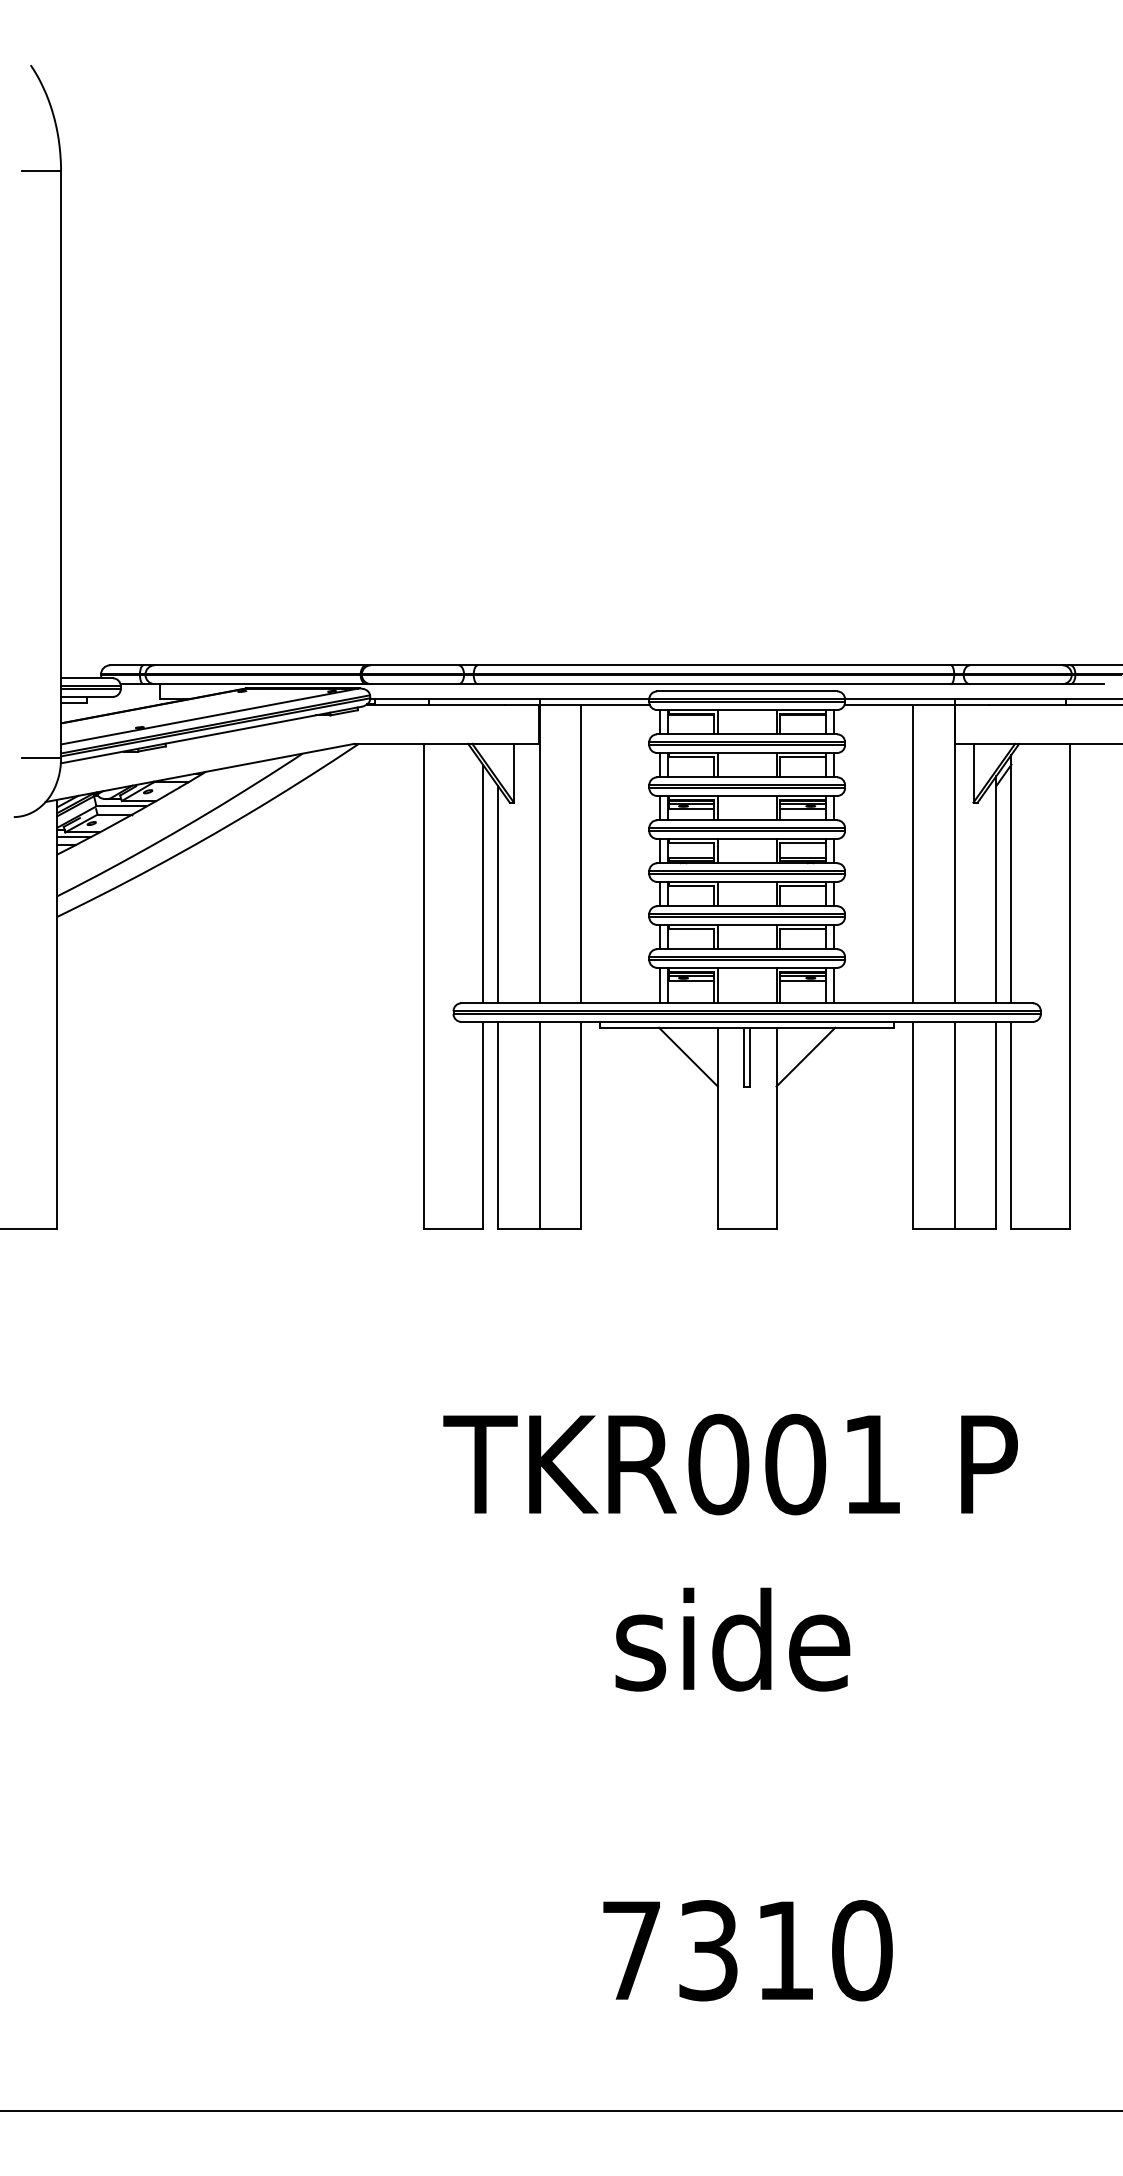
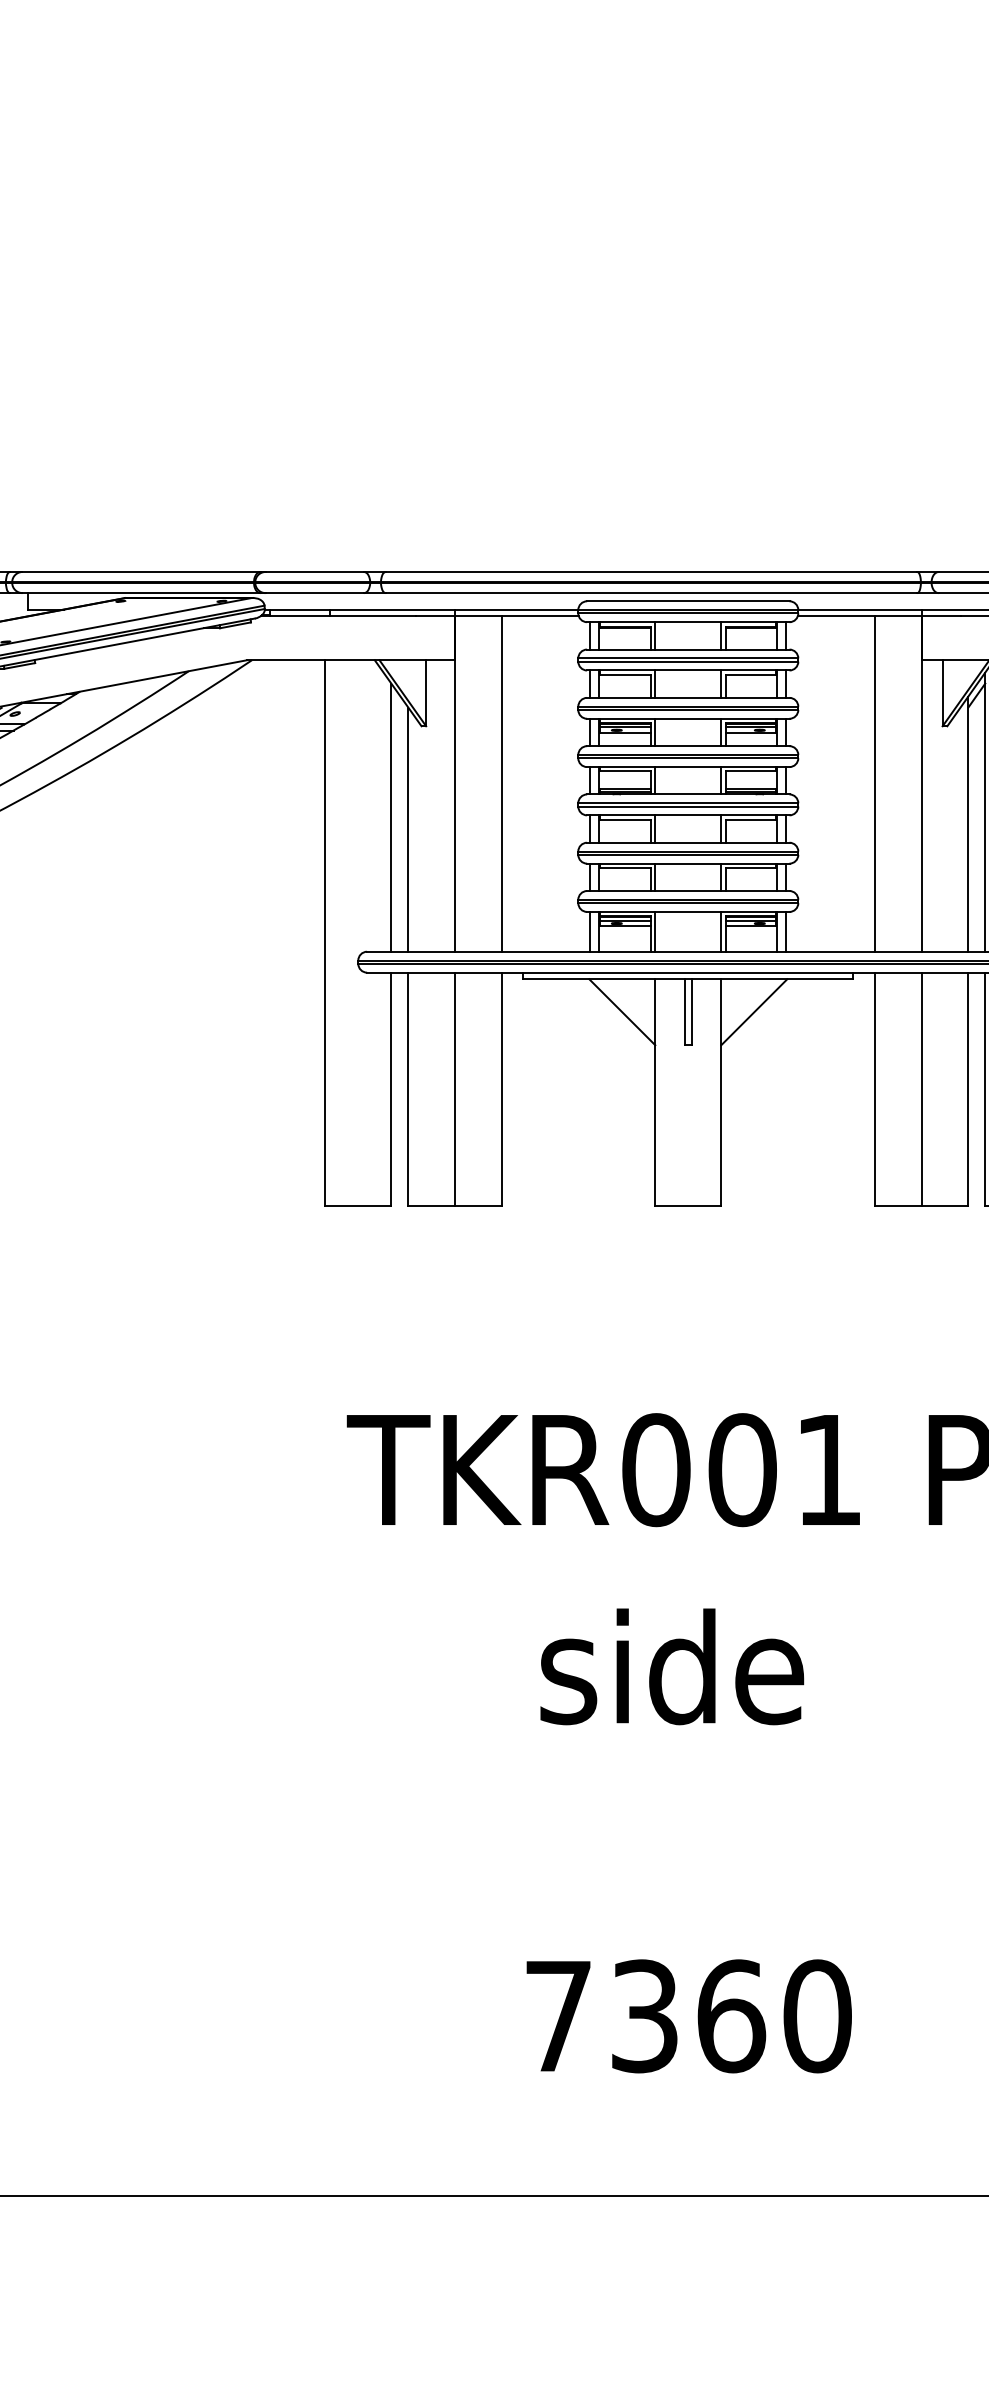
text: (785, 1950) -> (731, 2016), 7310 -> 7360

